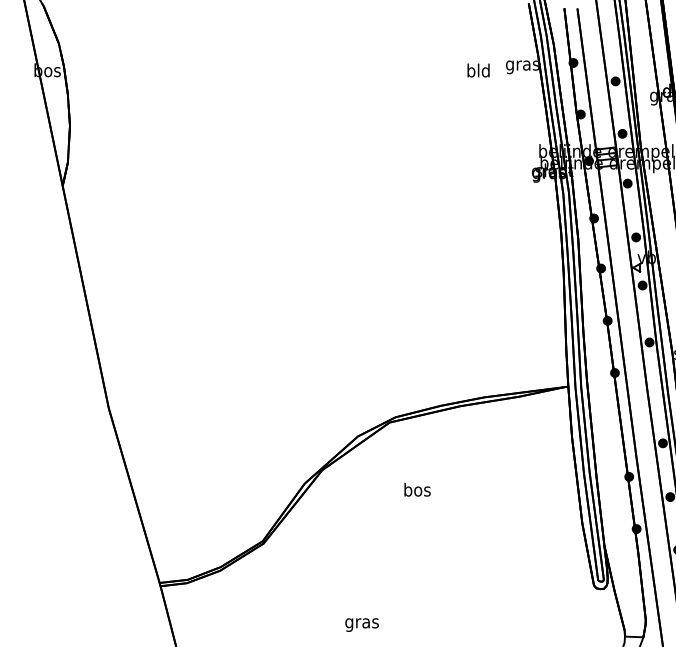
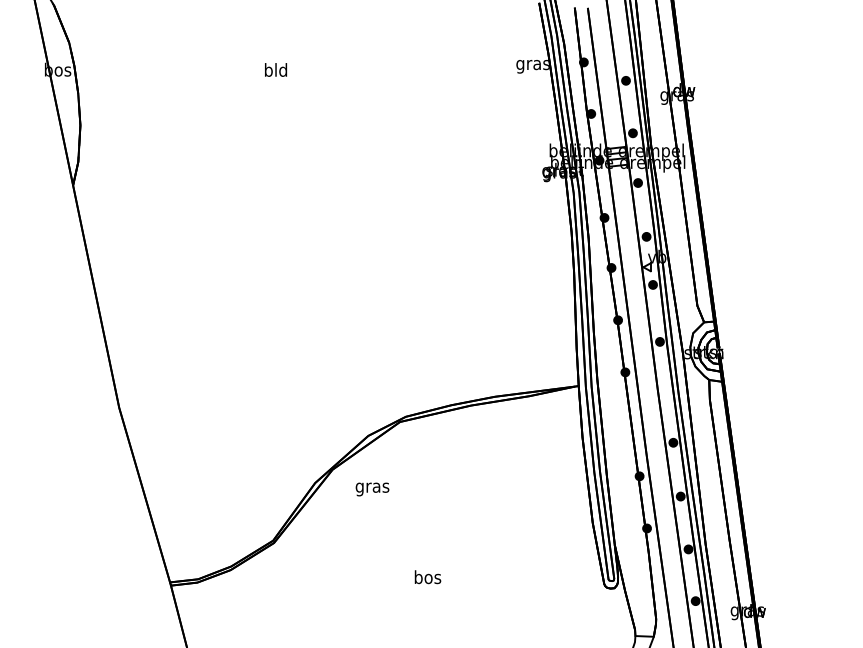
text: (479, 70) -> (276, 69), moved
text: (417, 490) -> (427, 577), moved
text: (362, 625) -> (372, 489), moved

